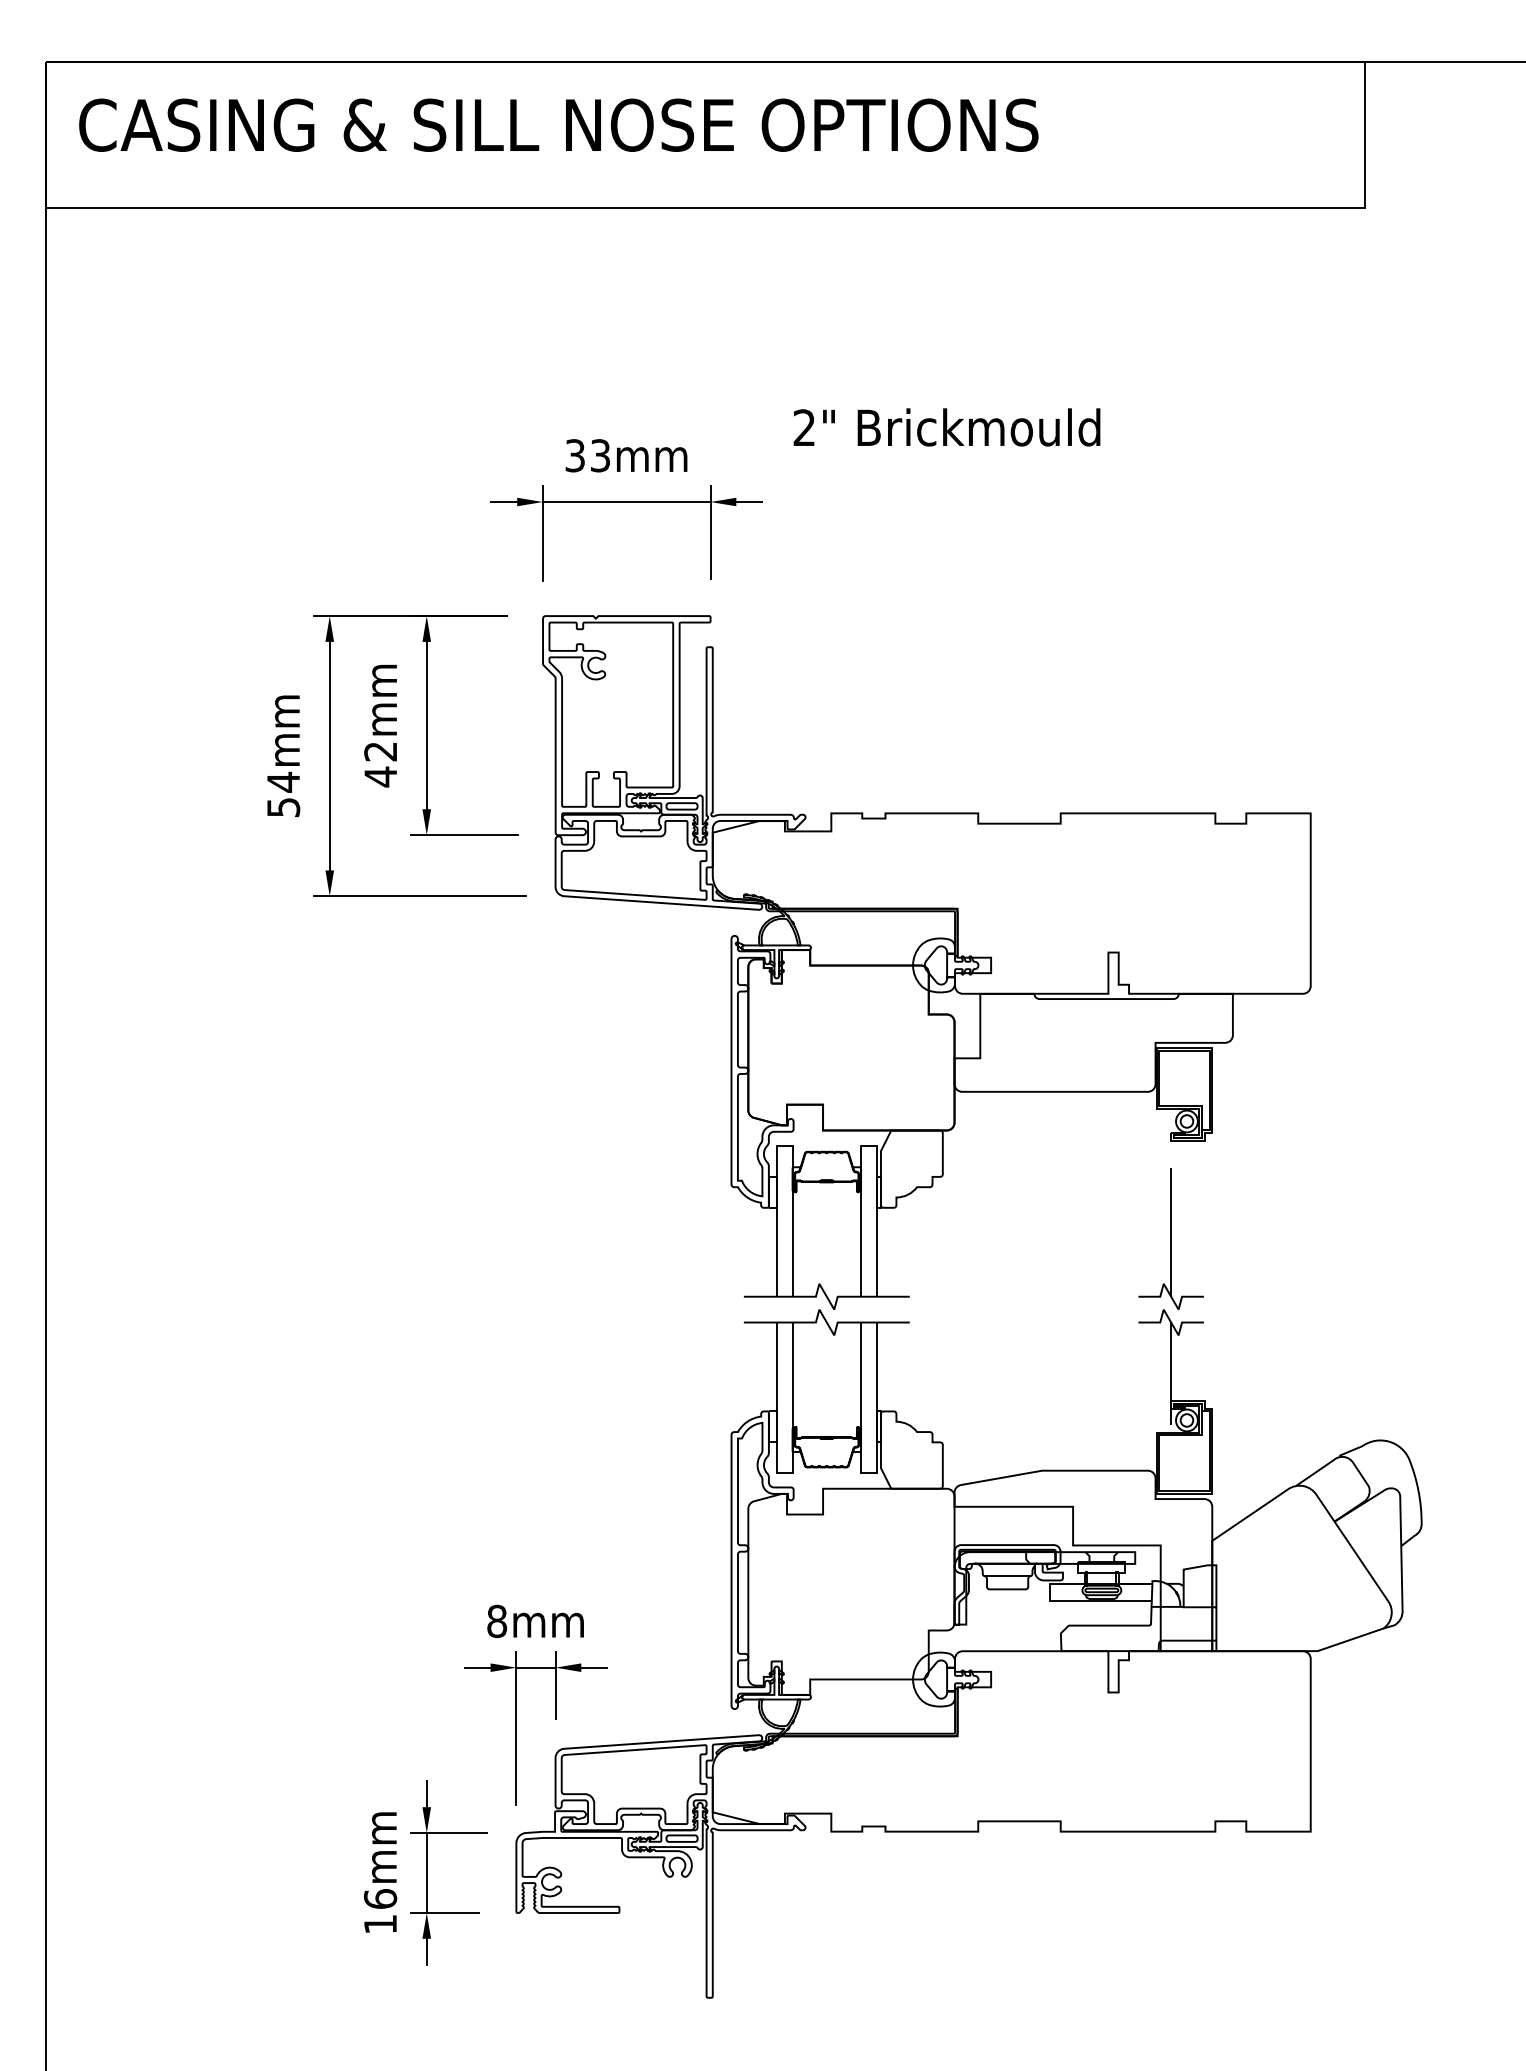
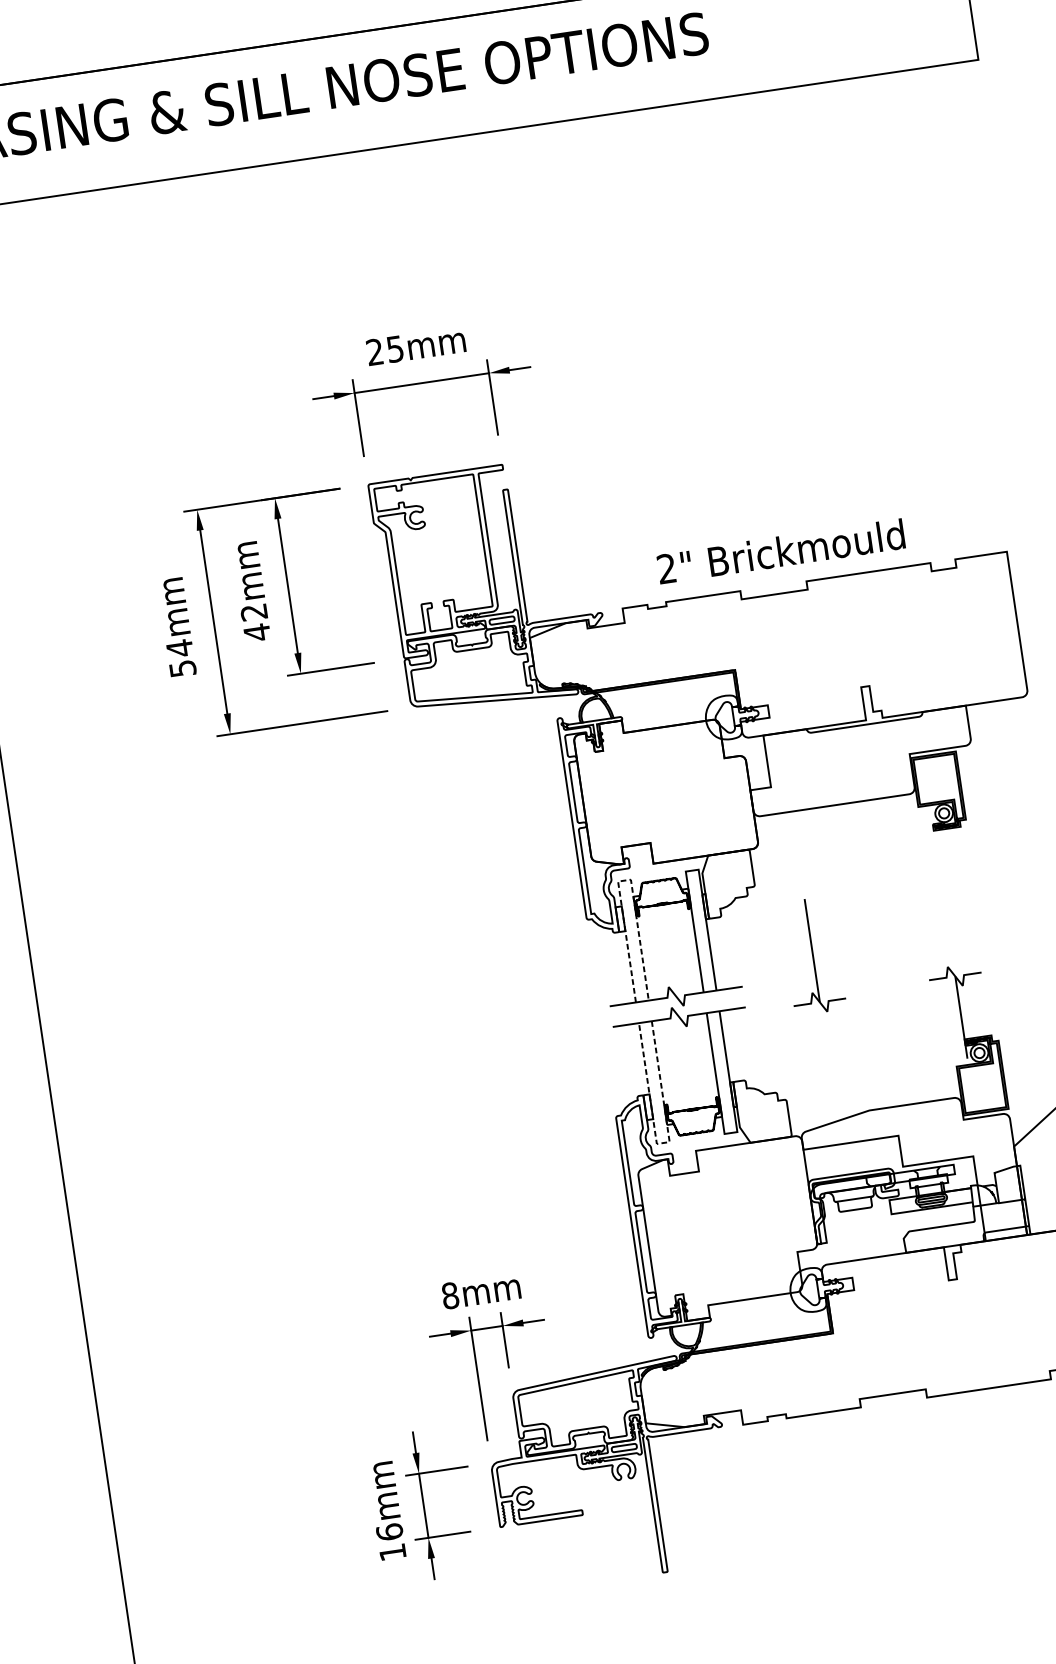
text: (946, 427) -> (780, 551), moved
text: (587, 455) -> (384, 350), 33mm -> 25mm
line: (784, 1145) -> (624, 880), solid -> dashed
part: (1170, 1238) -> (812, 955), moved
line: (784, 1473) -> (663, 1143), solid -> dashed

